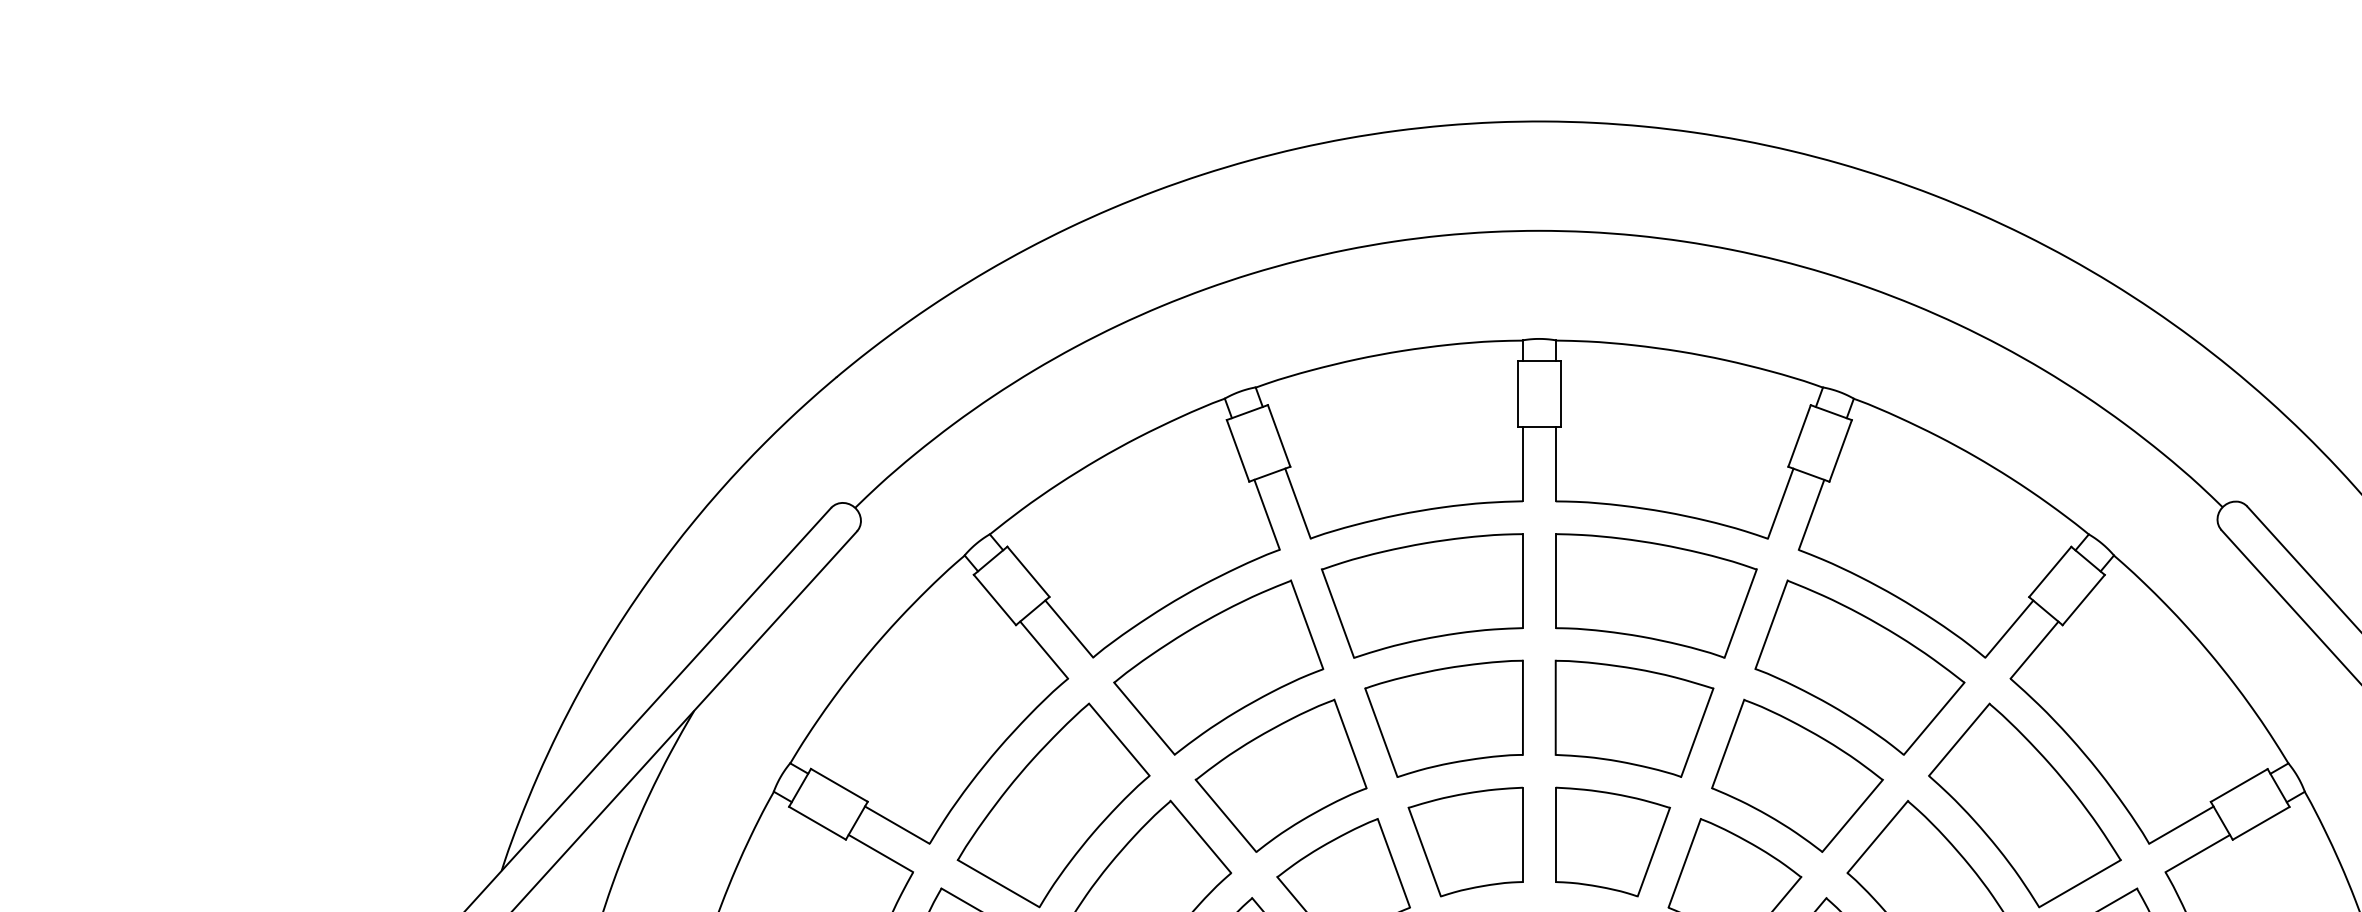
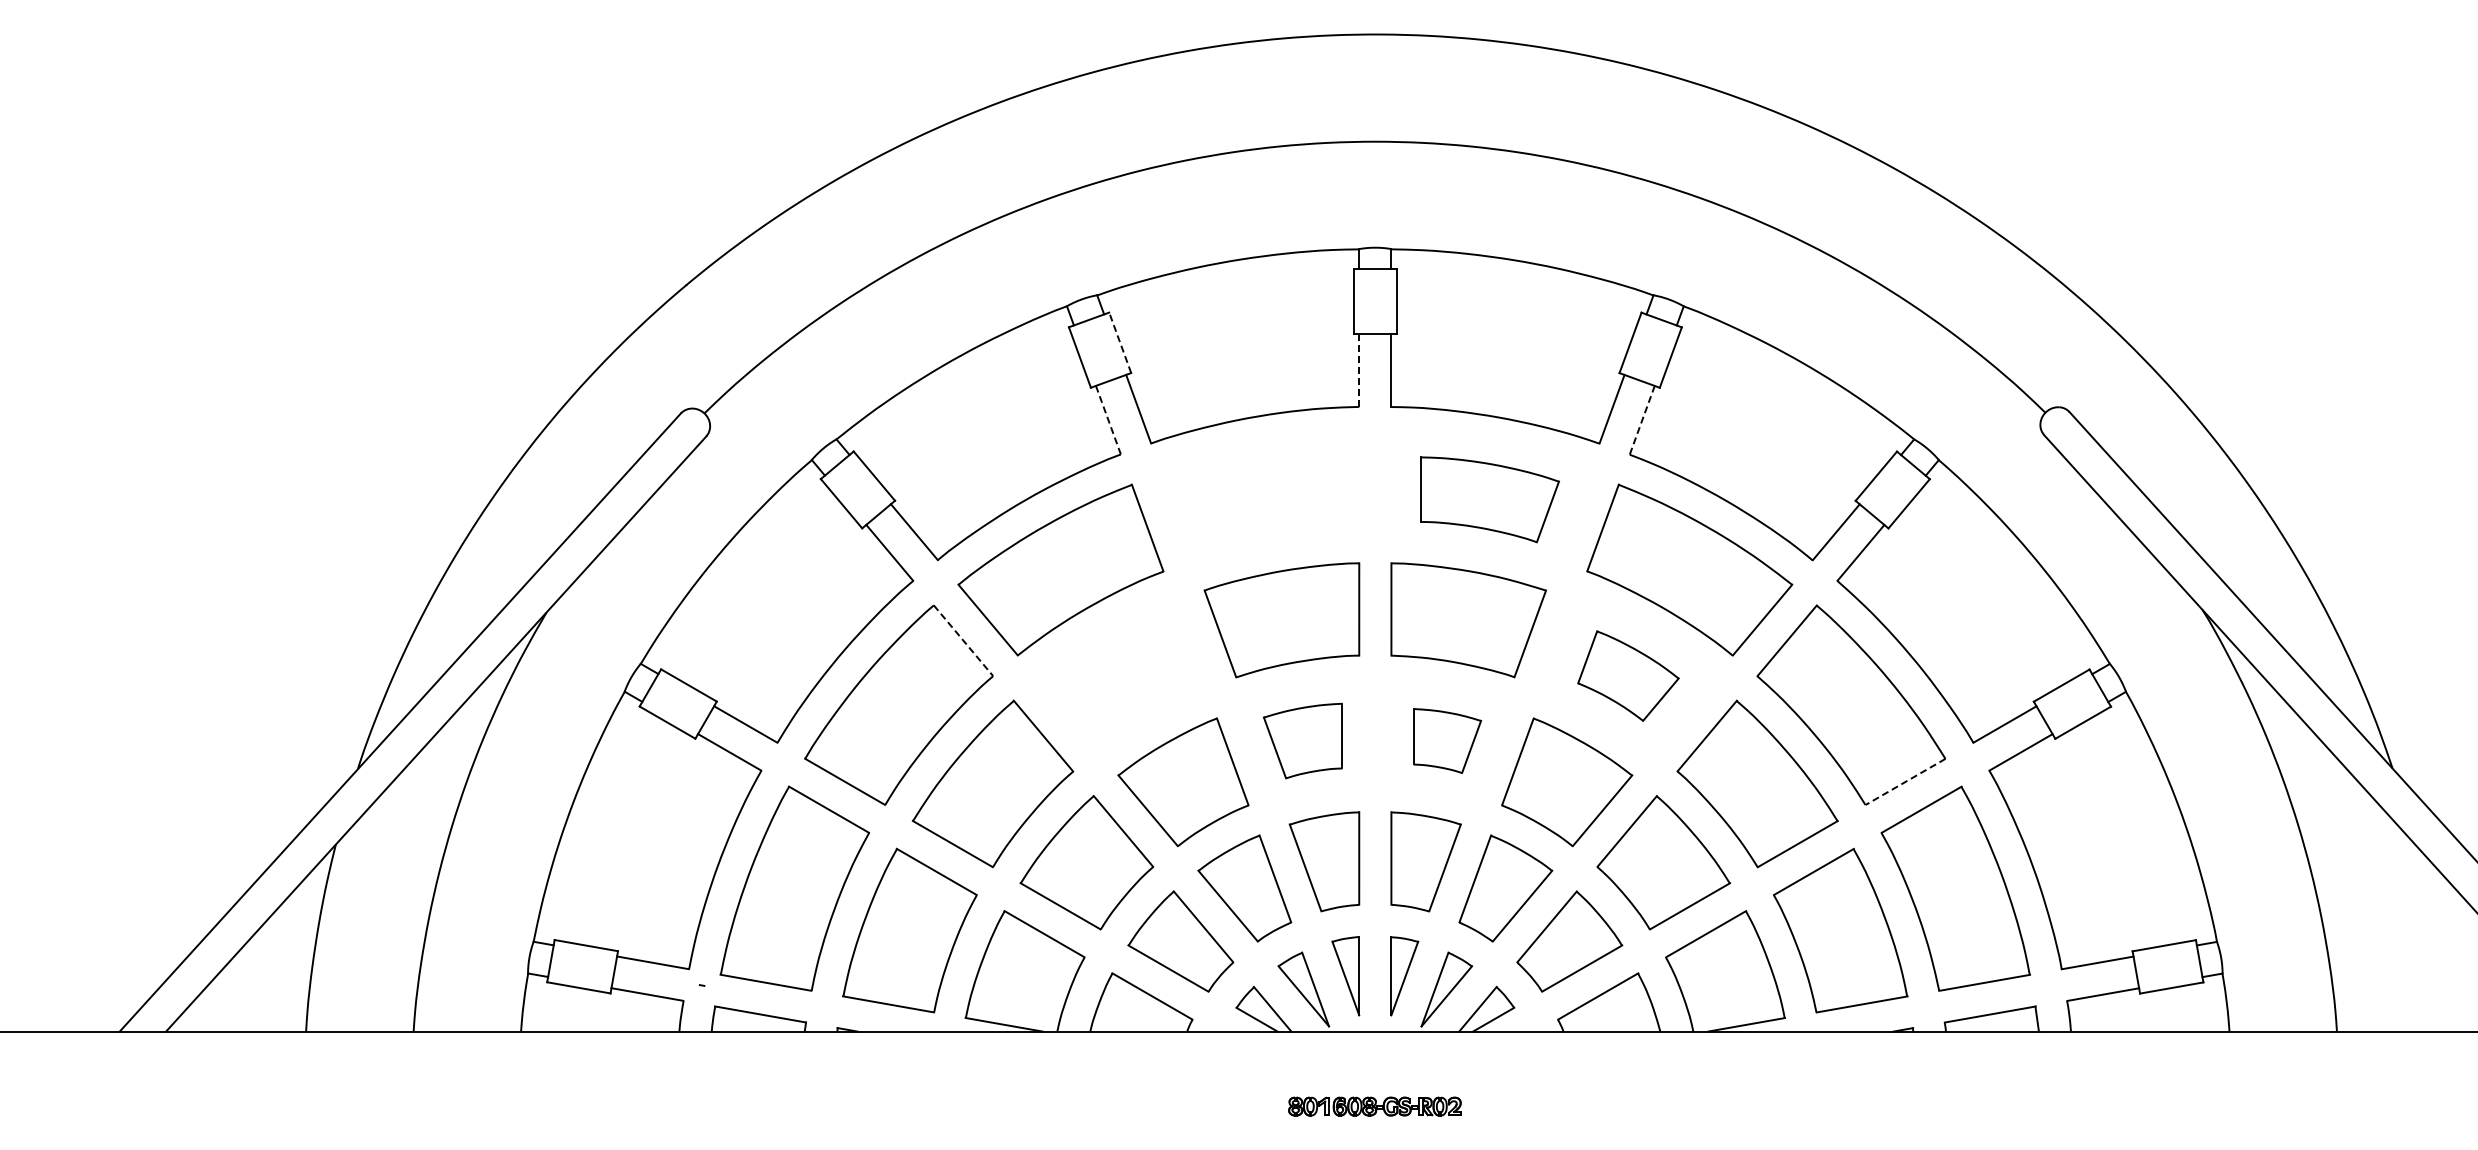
line: (1279, 435) -> (1120, 342), solid -> dashed
line: (1523, 464) -> (1359, 370), solid -> dashed
line: (1811, 514) -> (1642, 419), solid -> dashed
line: (1267, 515) -> (1108, 420), solid -> dashed
part: (1422, 595) -> (1260, 499), removed
part: (1655, 595) -> (1489, 499), size x0.7
line: (1119, 740) -> (963, 641), solid -> dashed
part: (1280, 775) -> (1121, 675), removed
part: (1797, 775) -> (1628, 675), size x0.6
part: (1465, 841) -> (1302, 740), size x0.7
part: (1612, 841) -> (1447, 740), size x0.6
line: (2079, 884) -> (1905, 782), solid -> dashed

